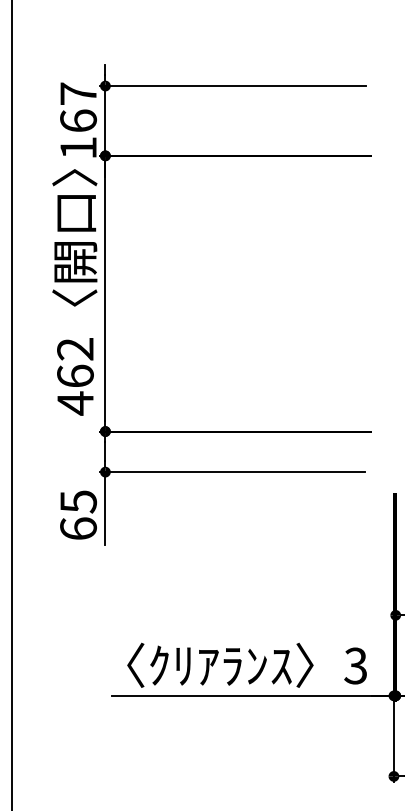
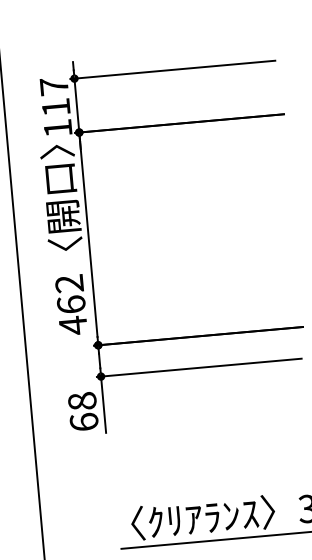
text: (78, 120) -> (56, 107), 167 -> 117
text: (78, 501) -> (82, 401), 65 -> 68

